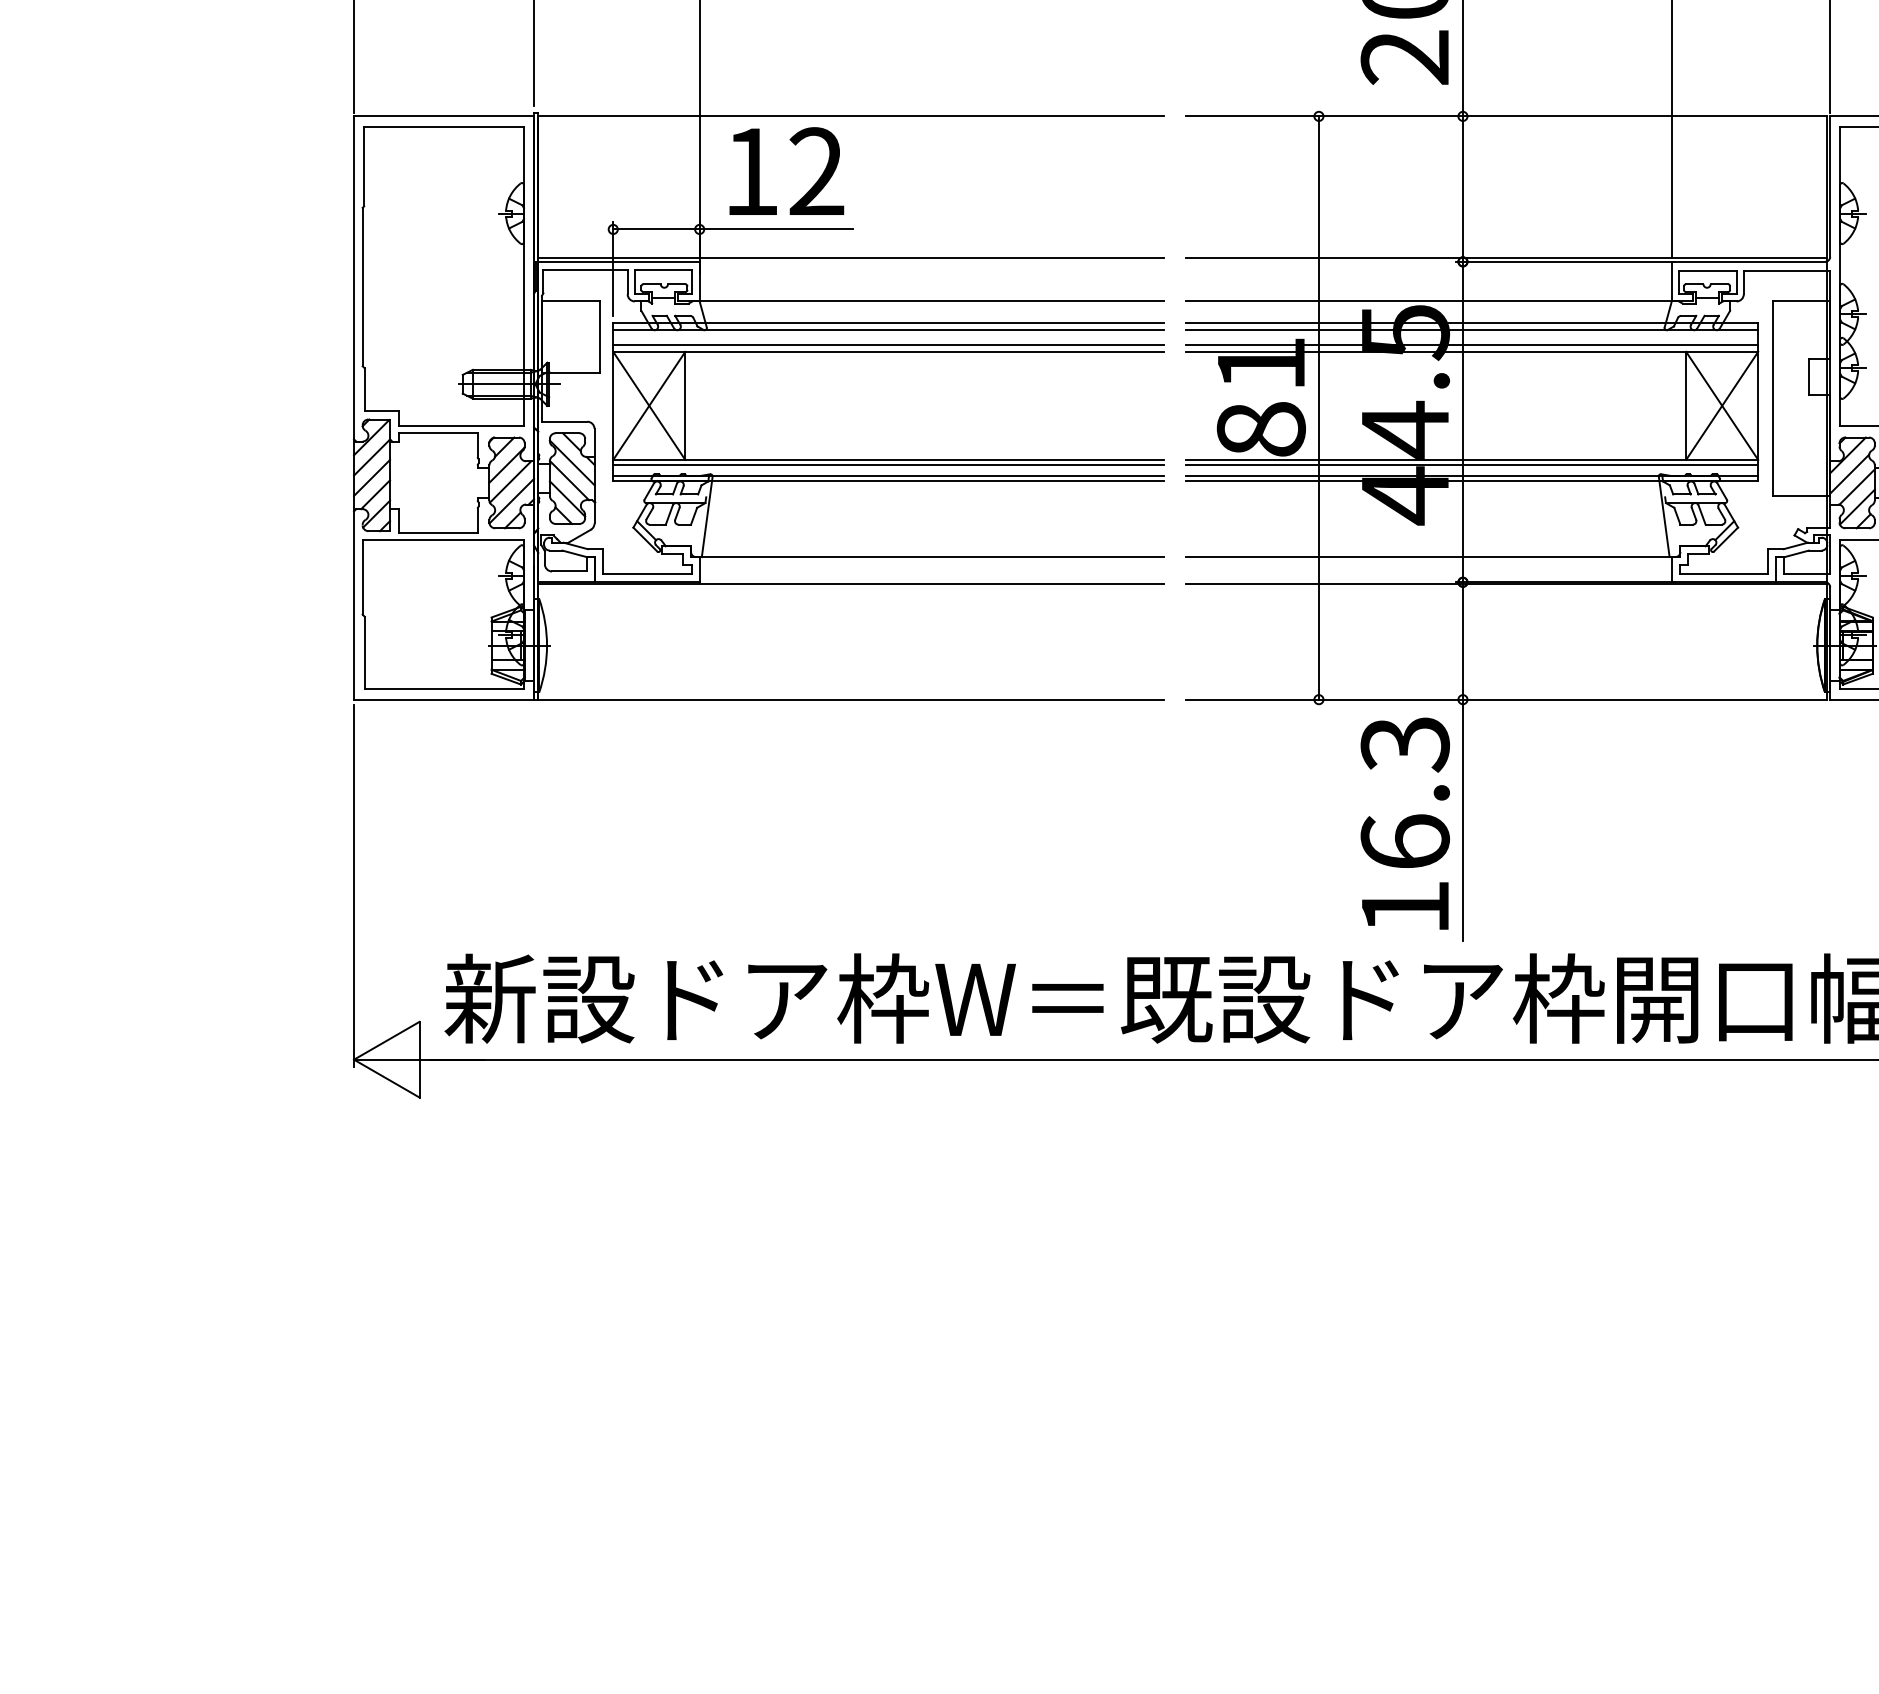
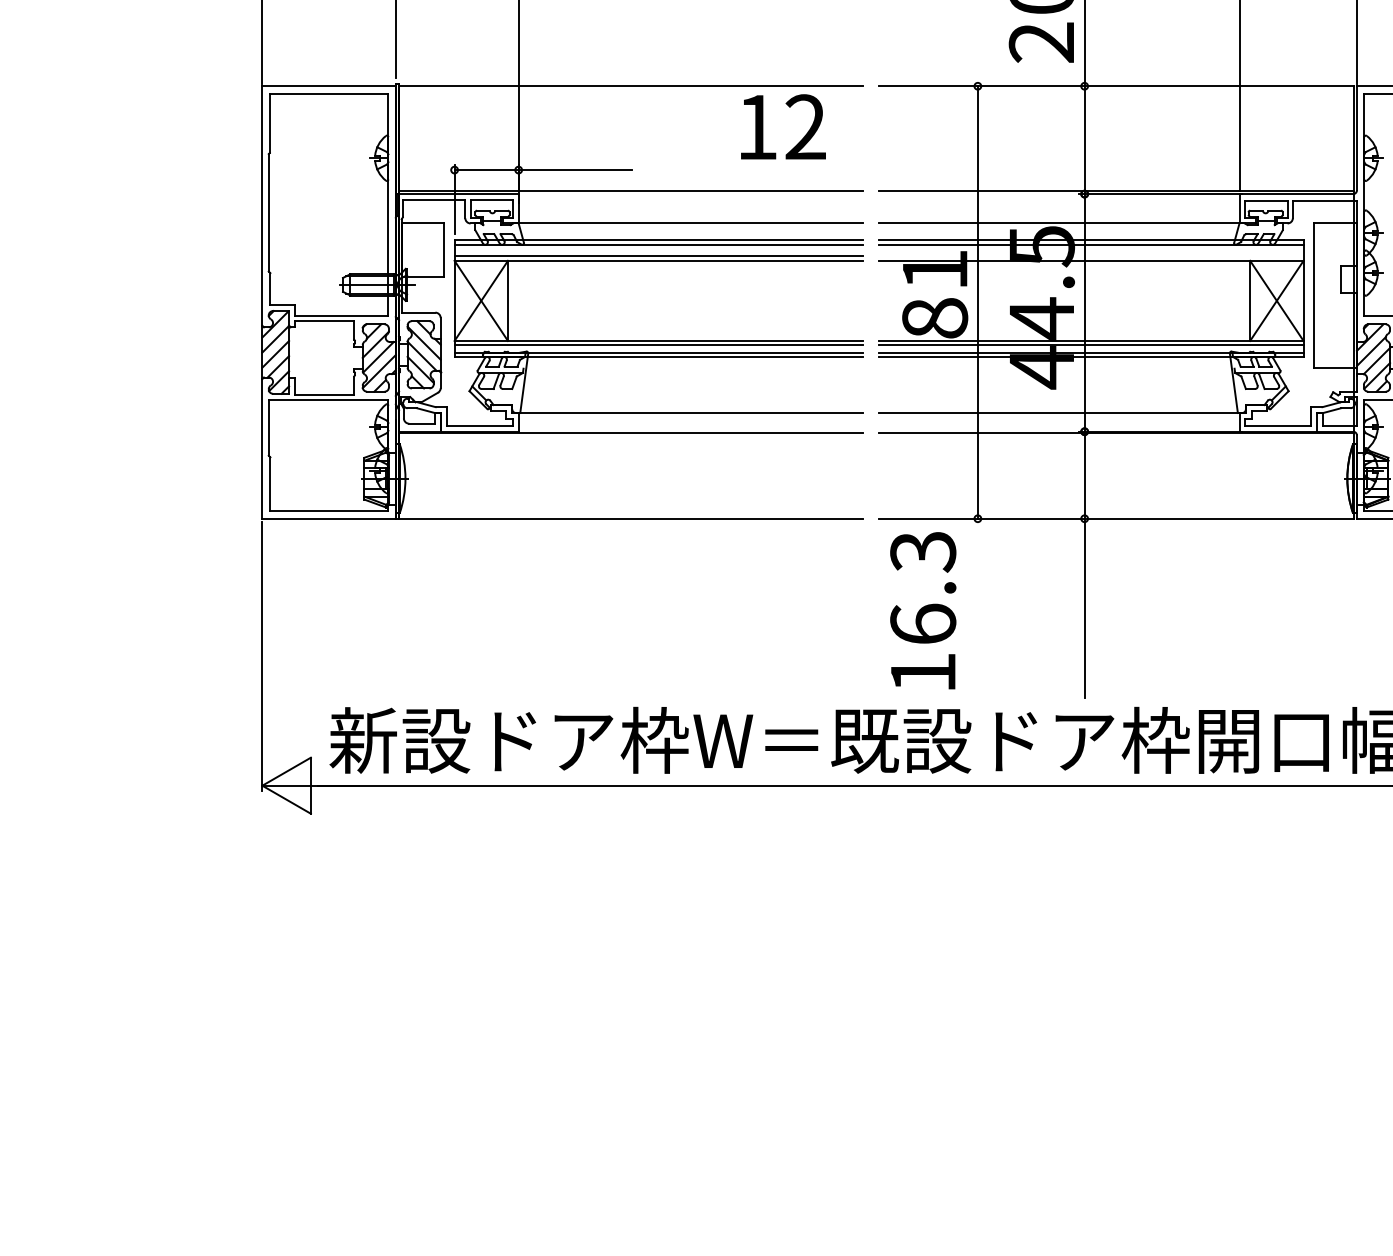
text: (786, 170) -> (783, 126), moved
line: (1471, 344) -> (1090, 255), removed
text: (1404, 823) -> (922, 610), moved

